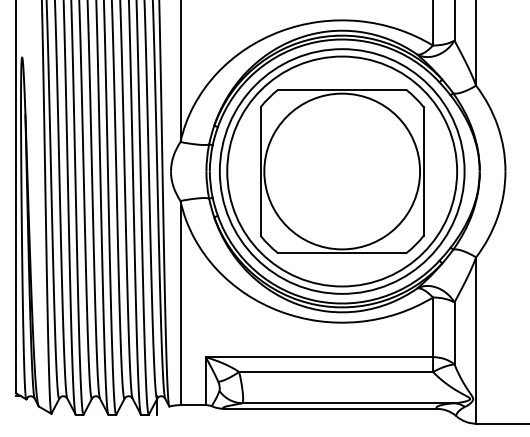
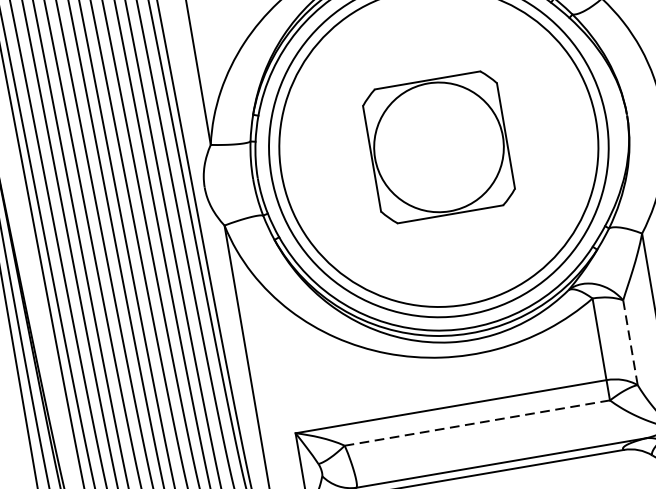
part: (342, 171) -> (439, 147), size x0.6
line: (454, 333) -> (630, 342), solid -> dashed
line: (336, 371) -> (477, 422), solid -> dashed

